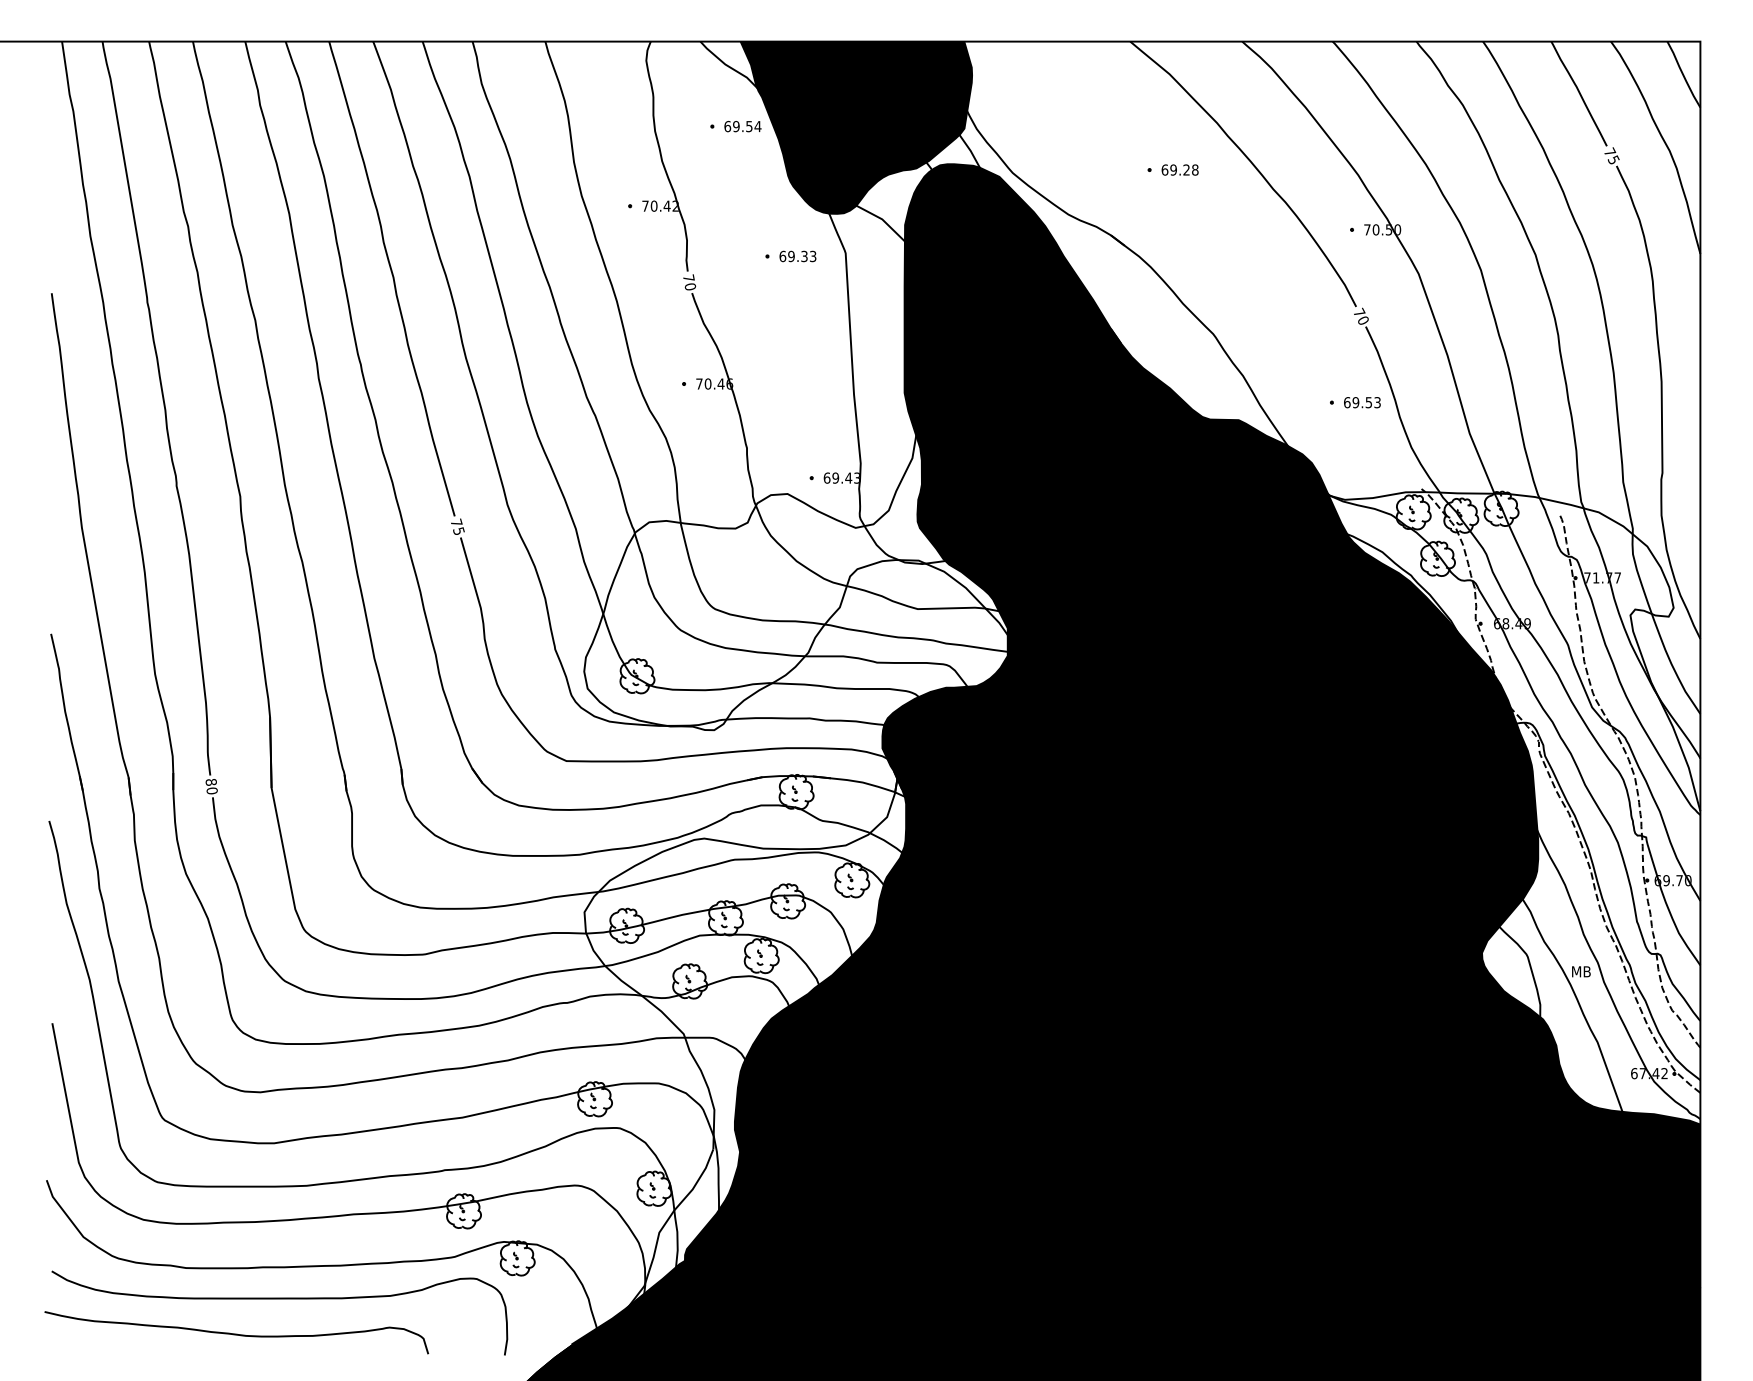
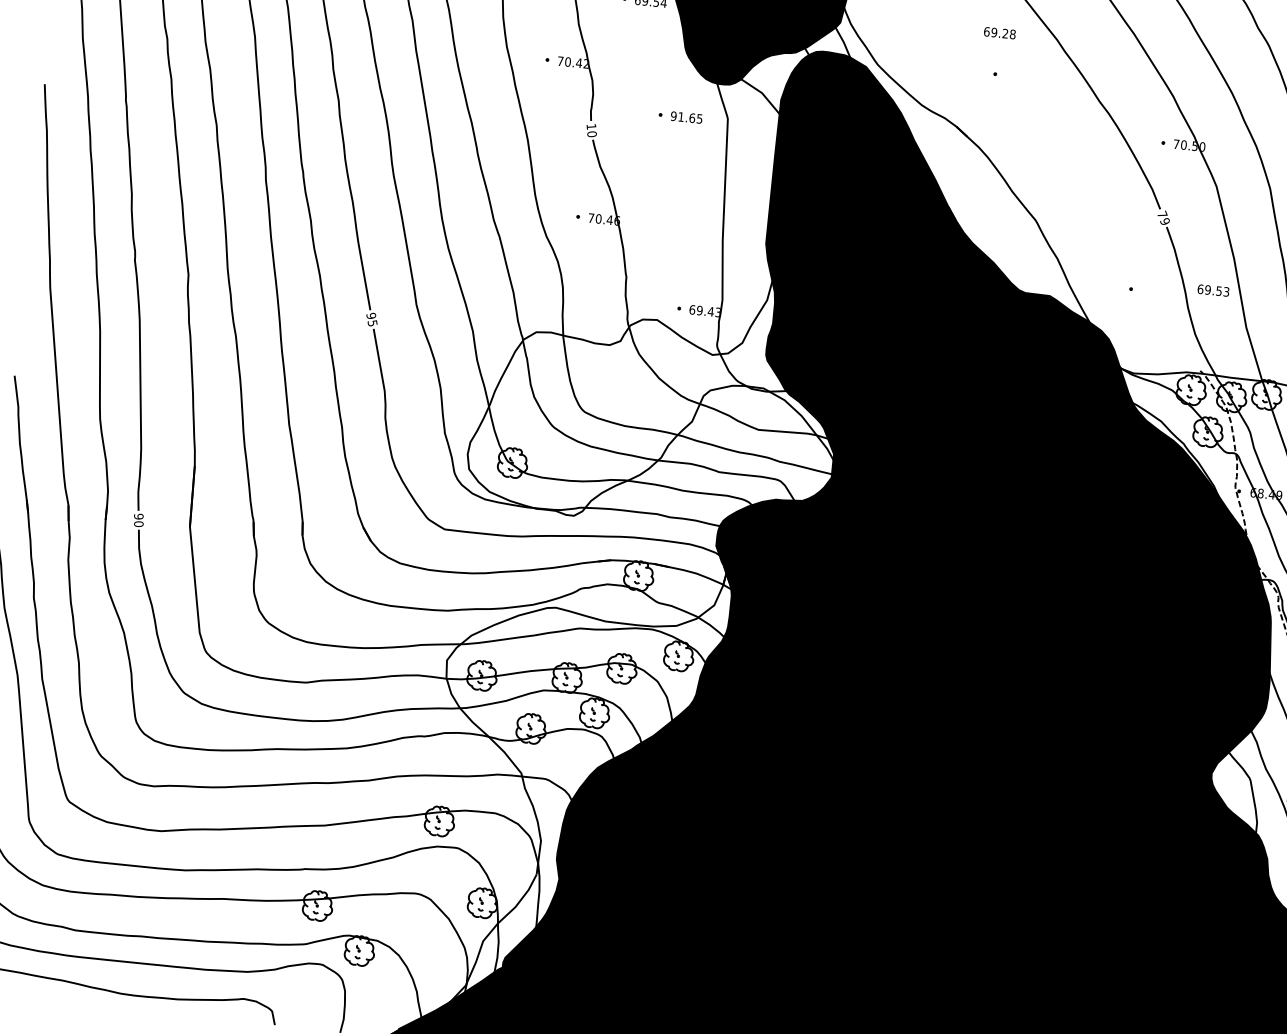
text: (1179, 169) -> (999, 32), moved
text: (797, 256) -> (686, 117), 69.33 -> 91.65
text: (688, 278) -> (591, 126), 70 -> 10
text: (1362, 320) -> (1164, 221), 70 -> 79
text: (1362, 402) -> (1213, 290), moved
text: (456, 522) -> (371, 315), 75 -> 95
text: (210, 781) -> (138, 515), 80 -> 90

